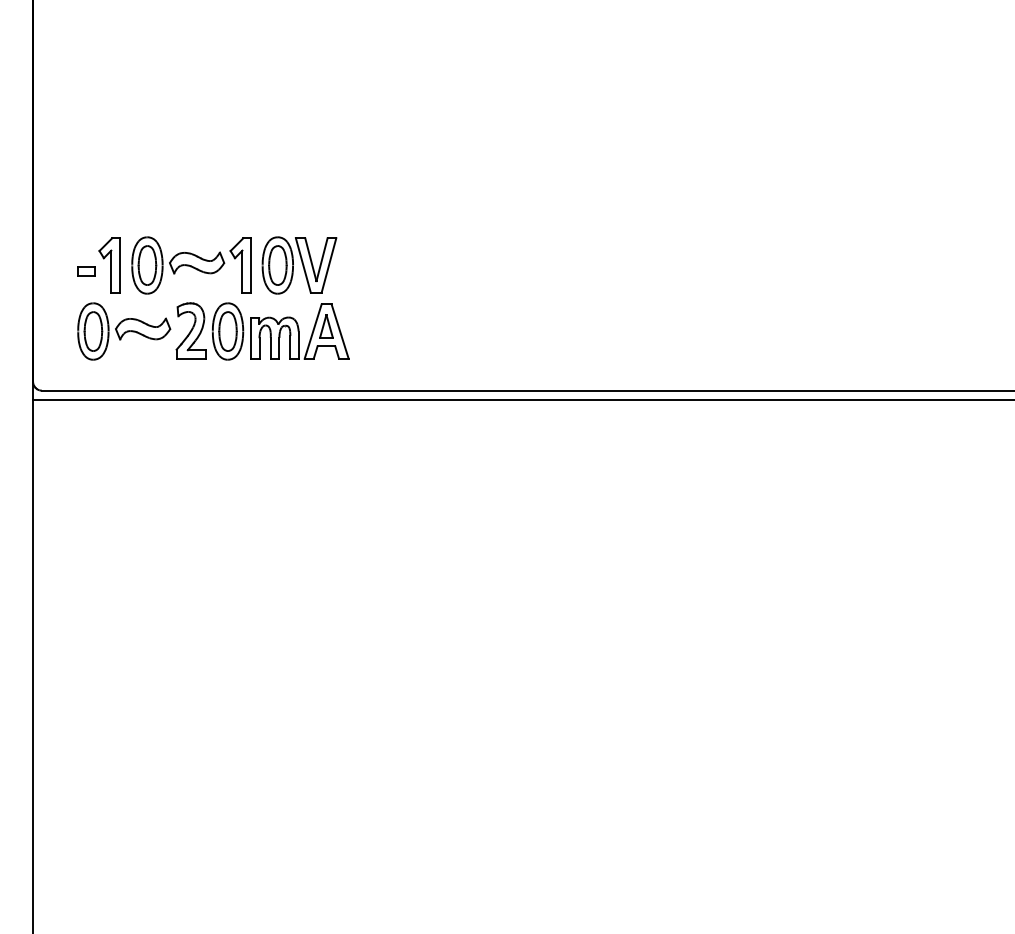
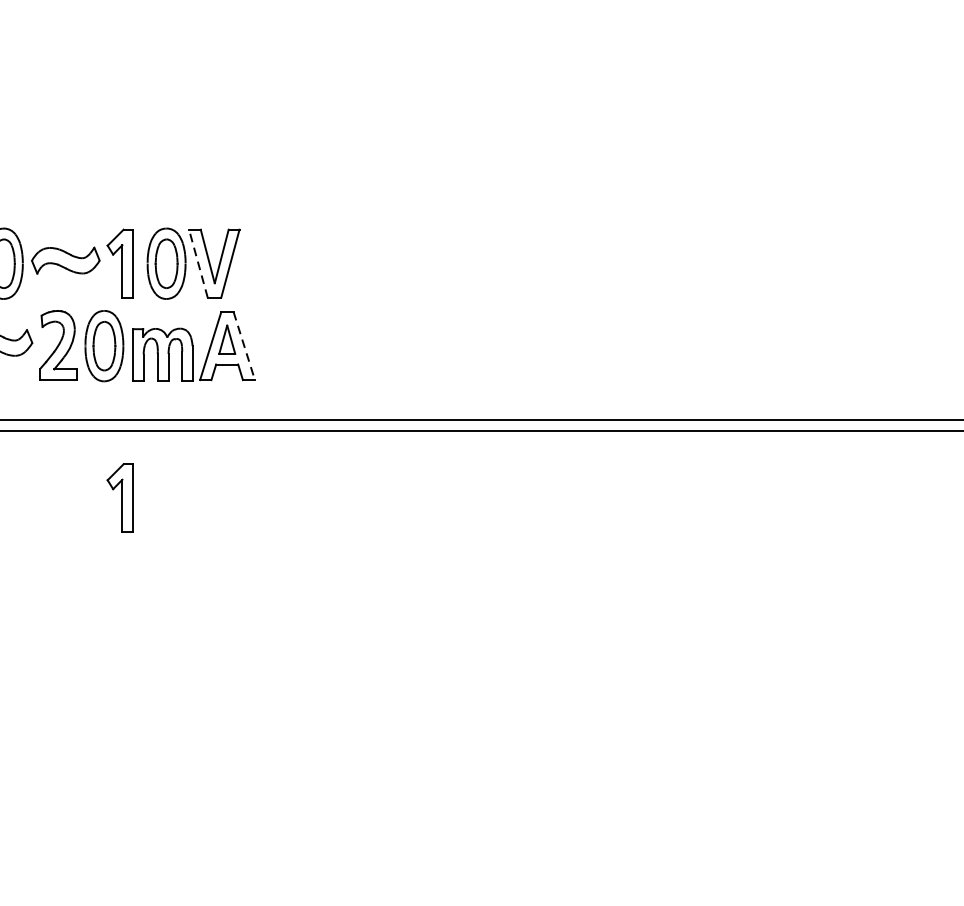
line: (303, 265) -> (198, 263), solid -> dashed
line: (340, 331) -> (244, 346), solid -> dashed
part: (240, 453) -> (119, 498), added

